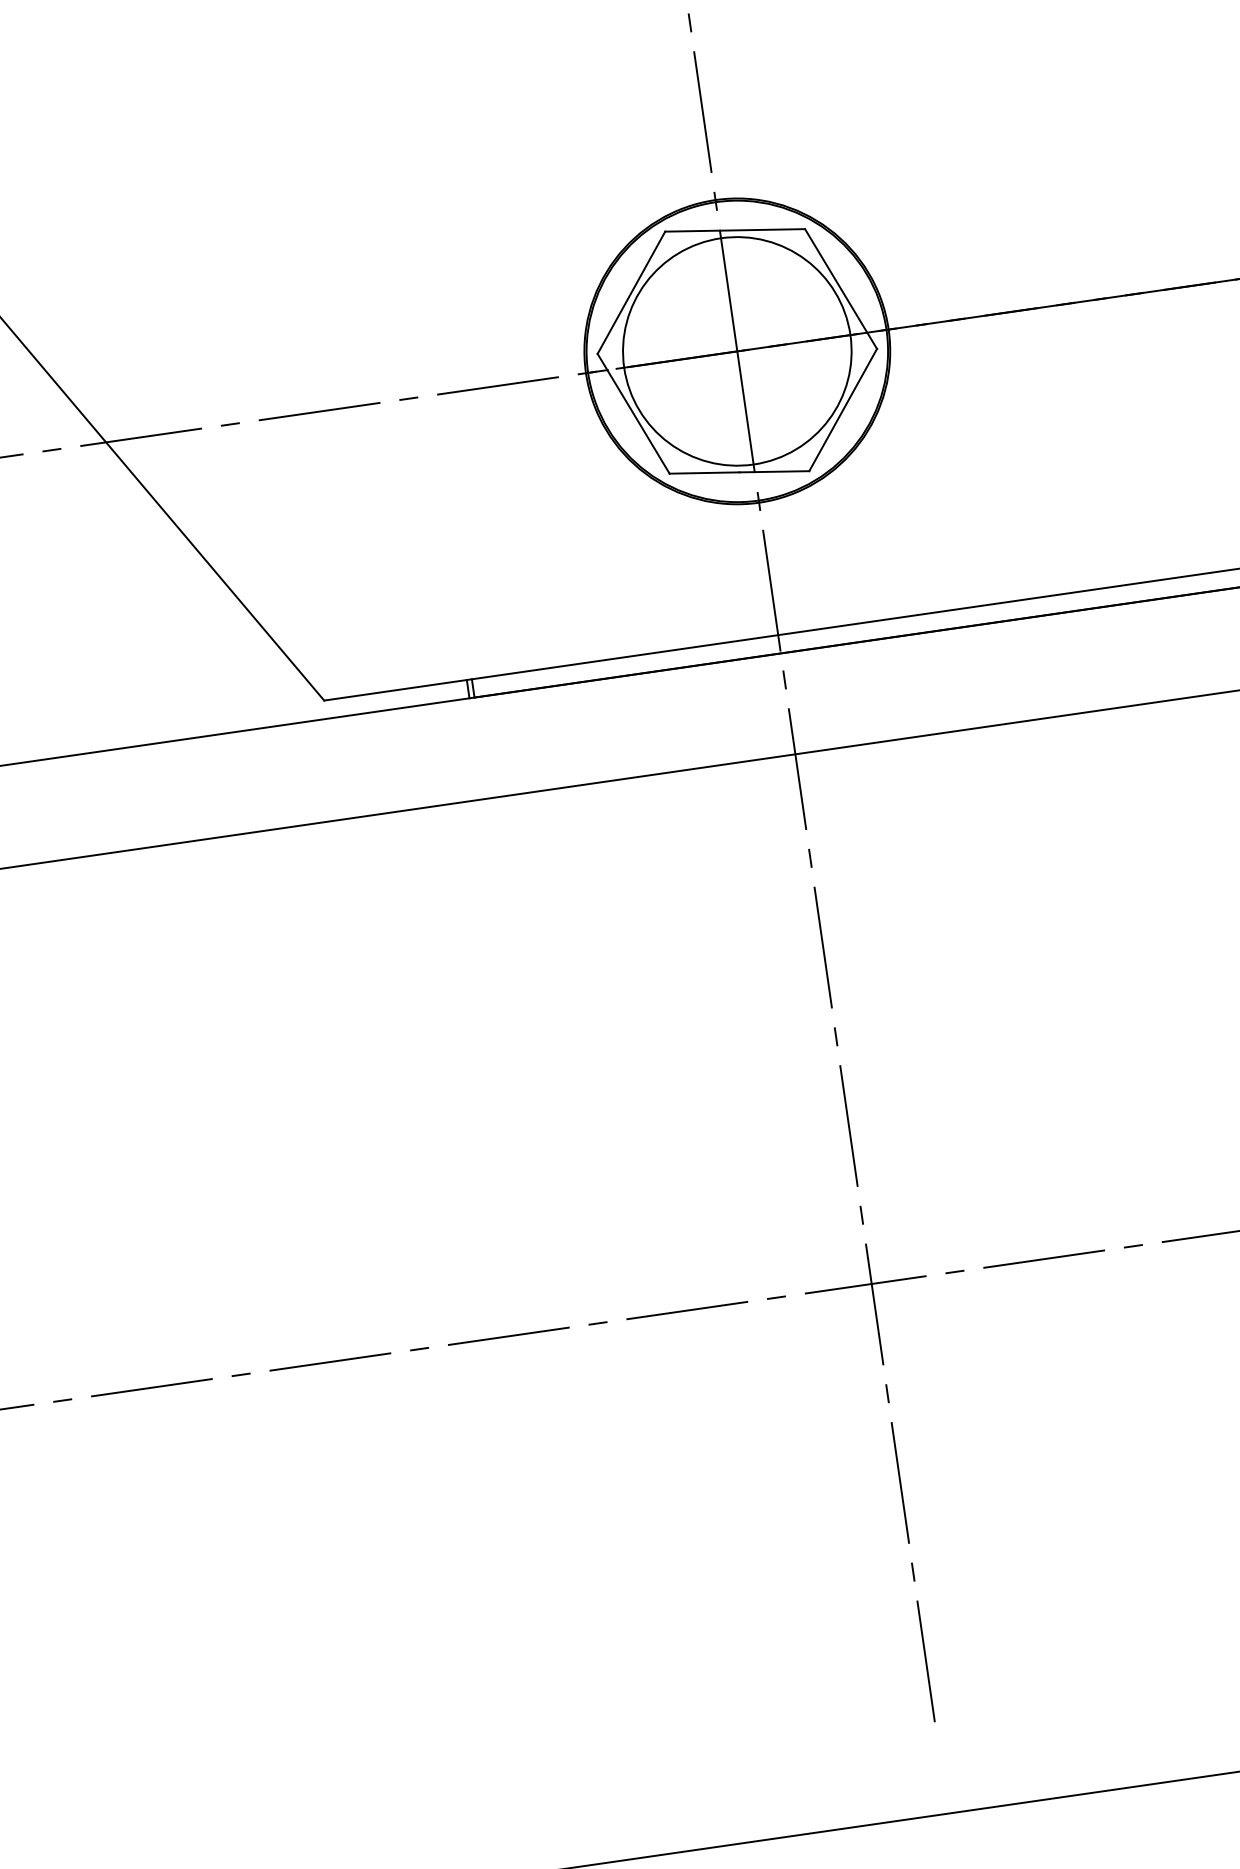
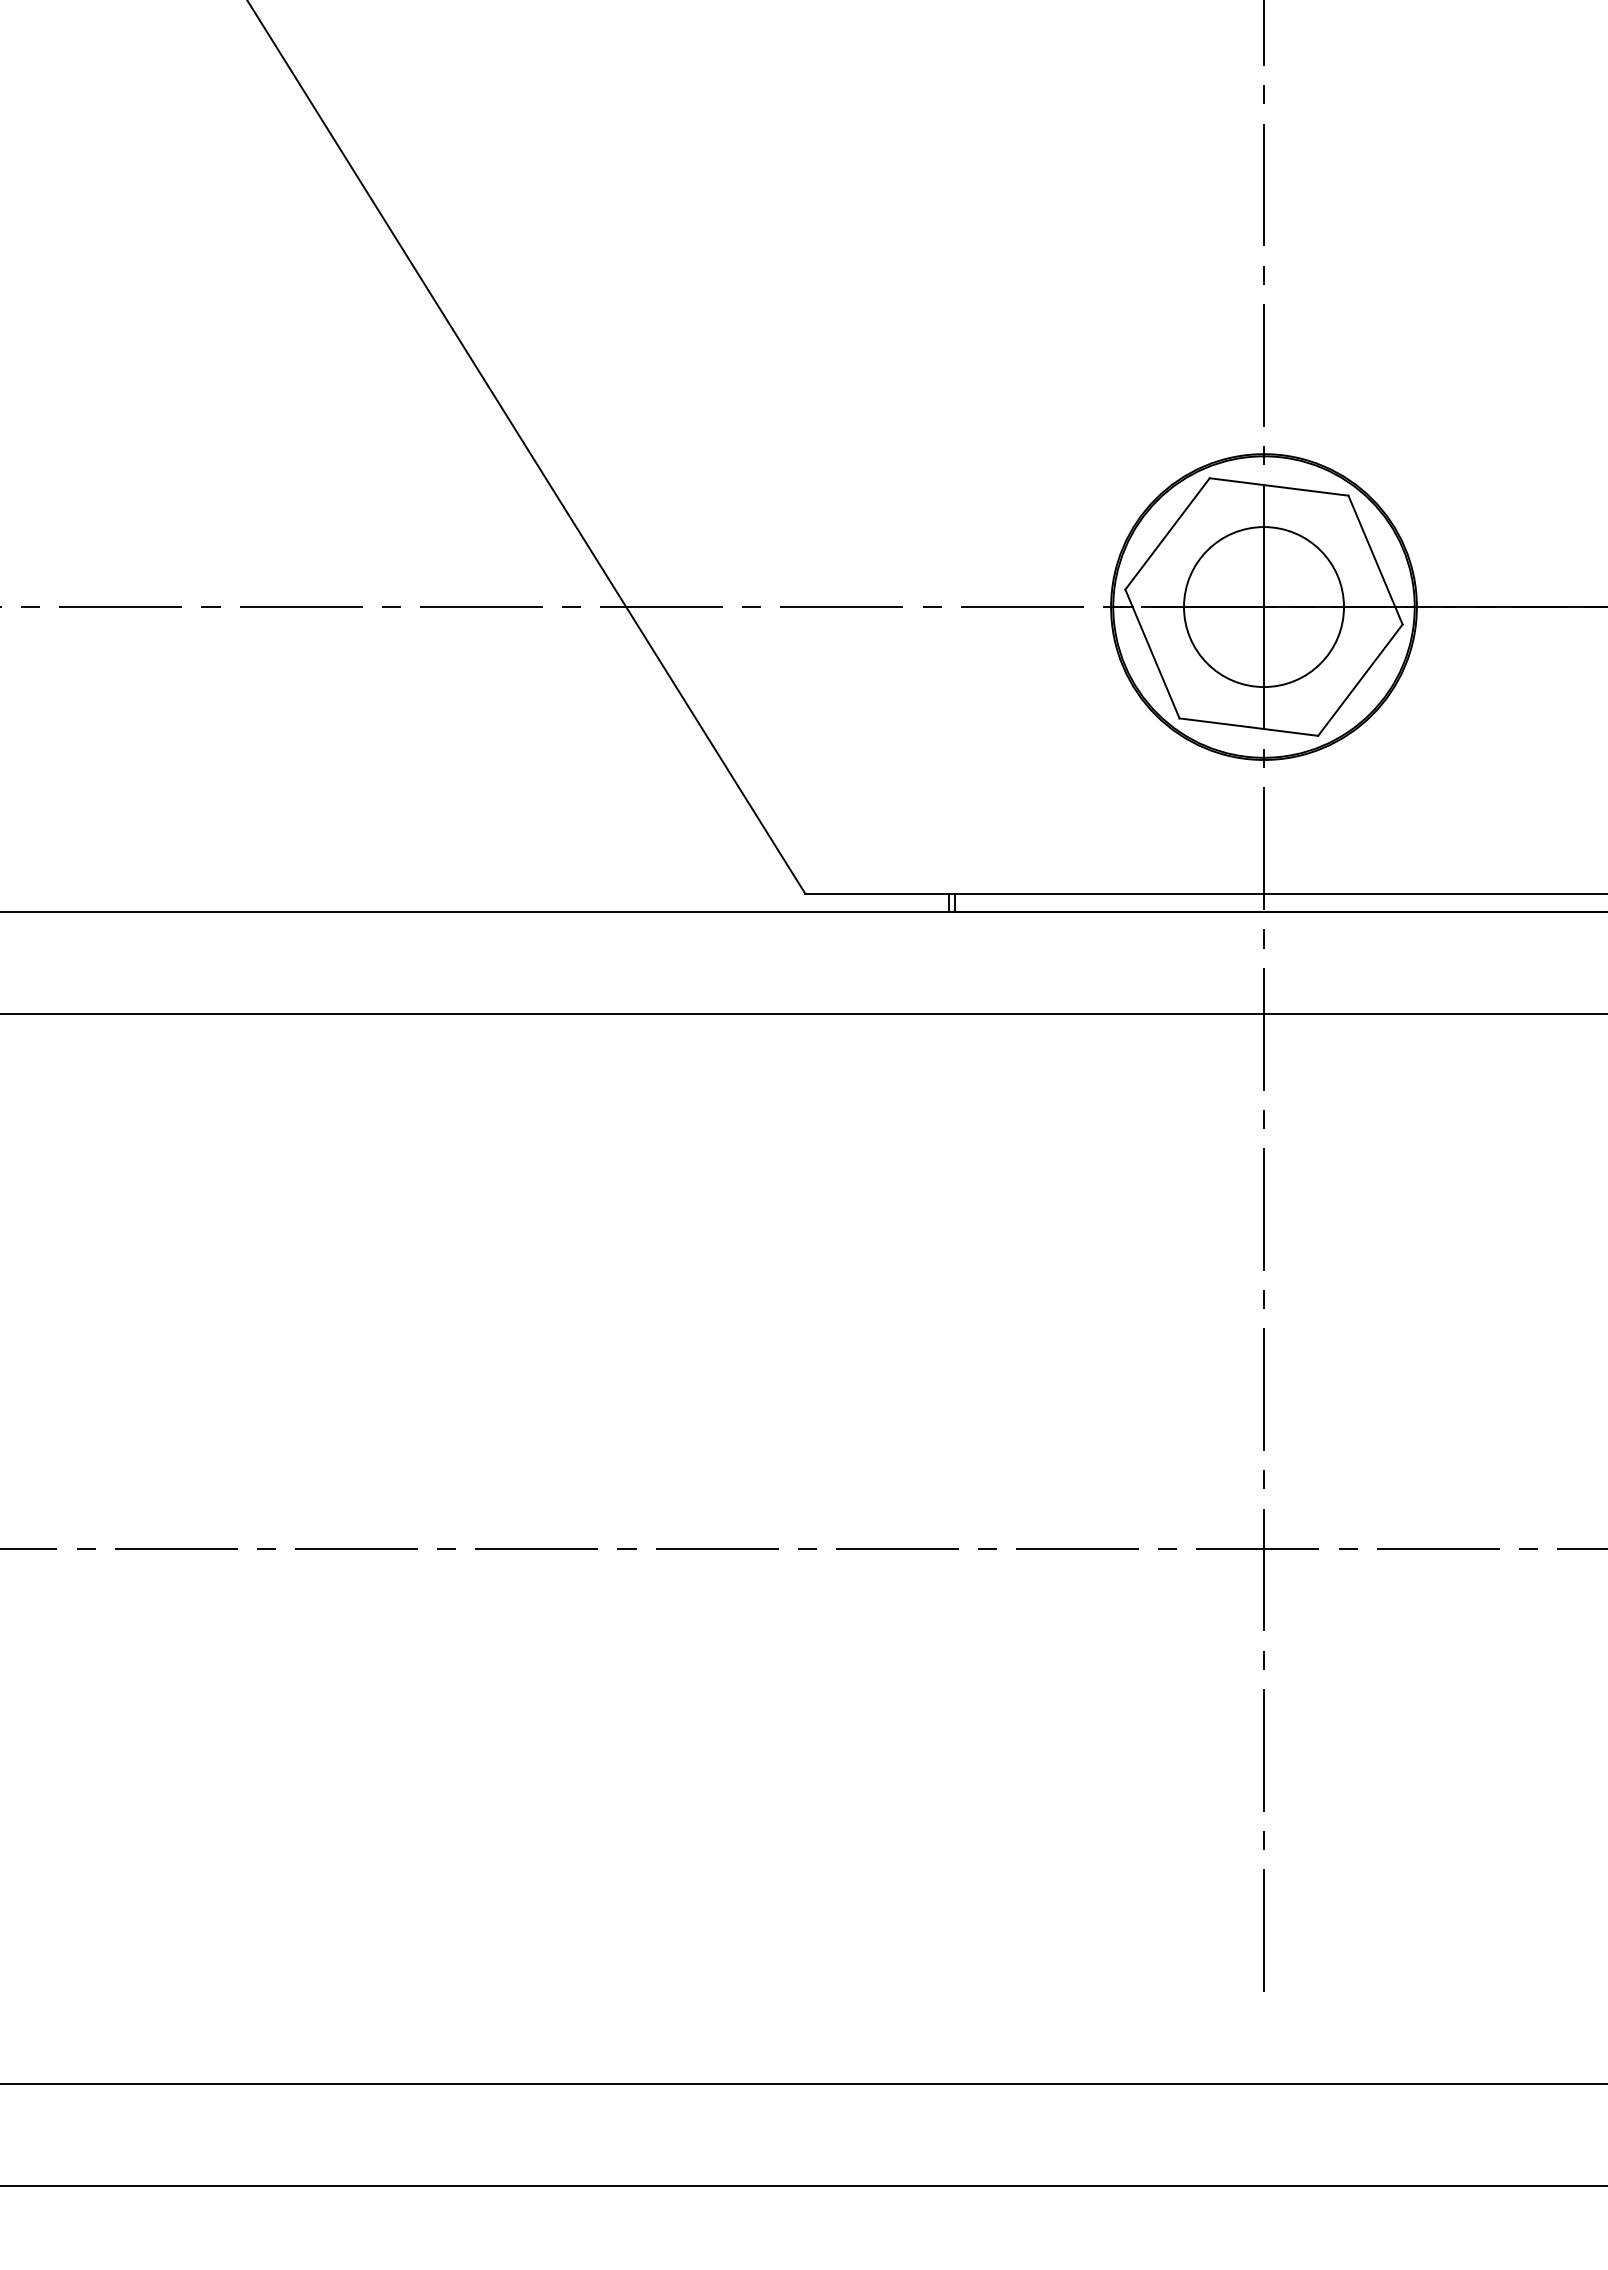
circle: (736, 350) -> (1263, 606), size x0.7

